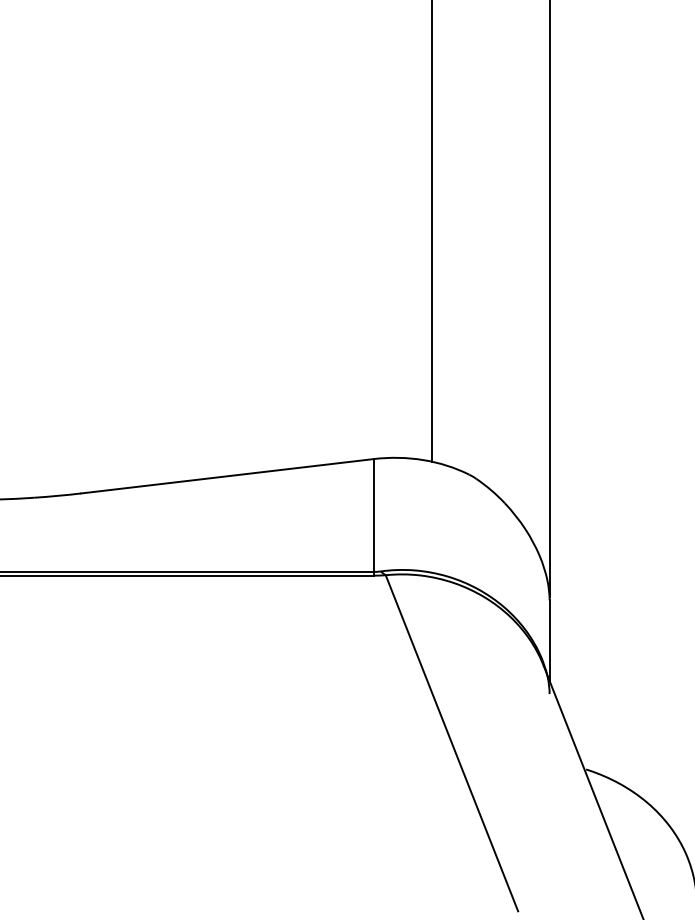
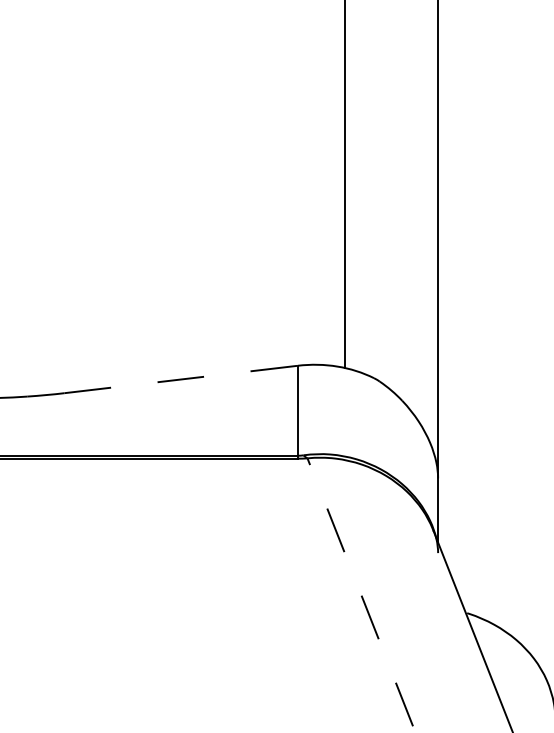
line: (227, 476) -> (181, 379), solid -> dashed
line: (451, 743) -> (359, 592), solid -> dashed

